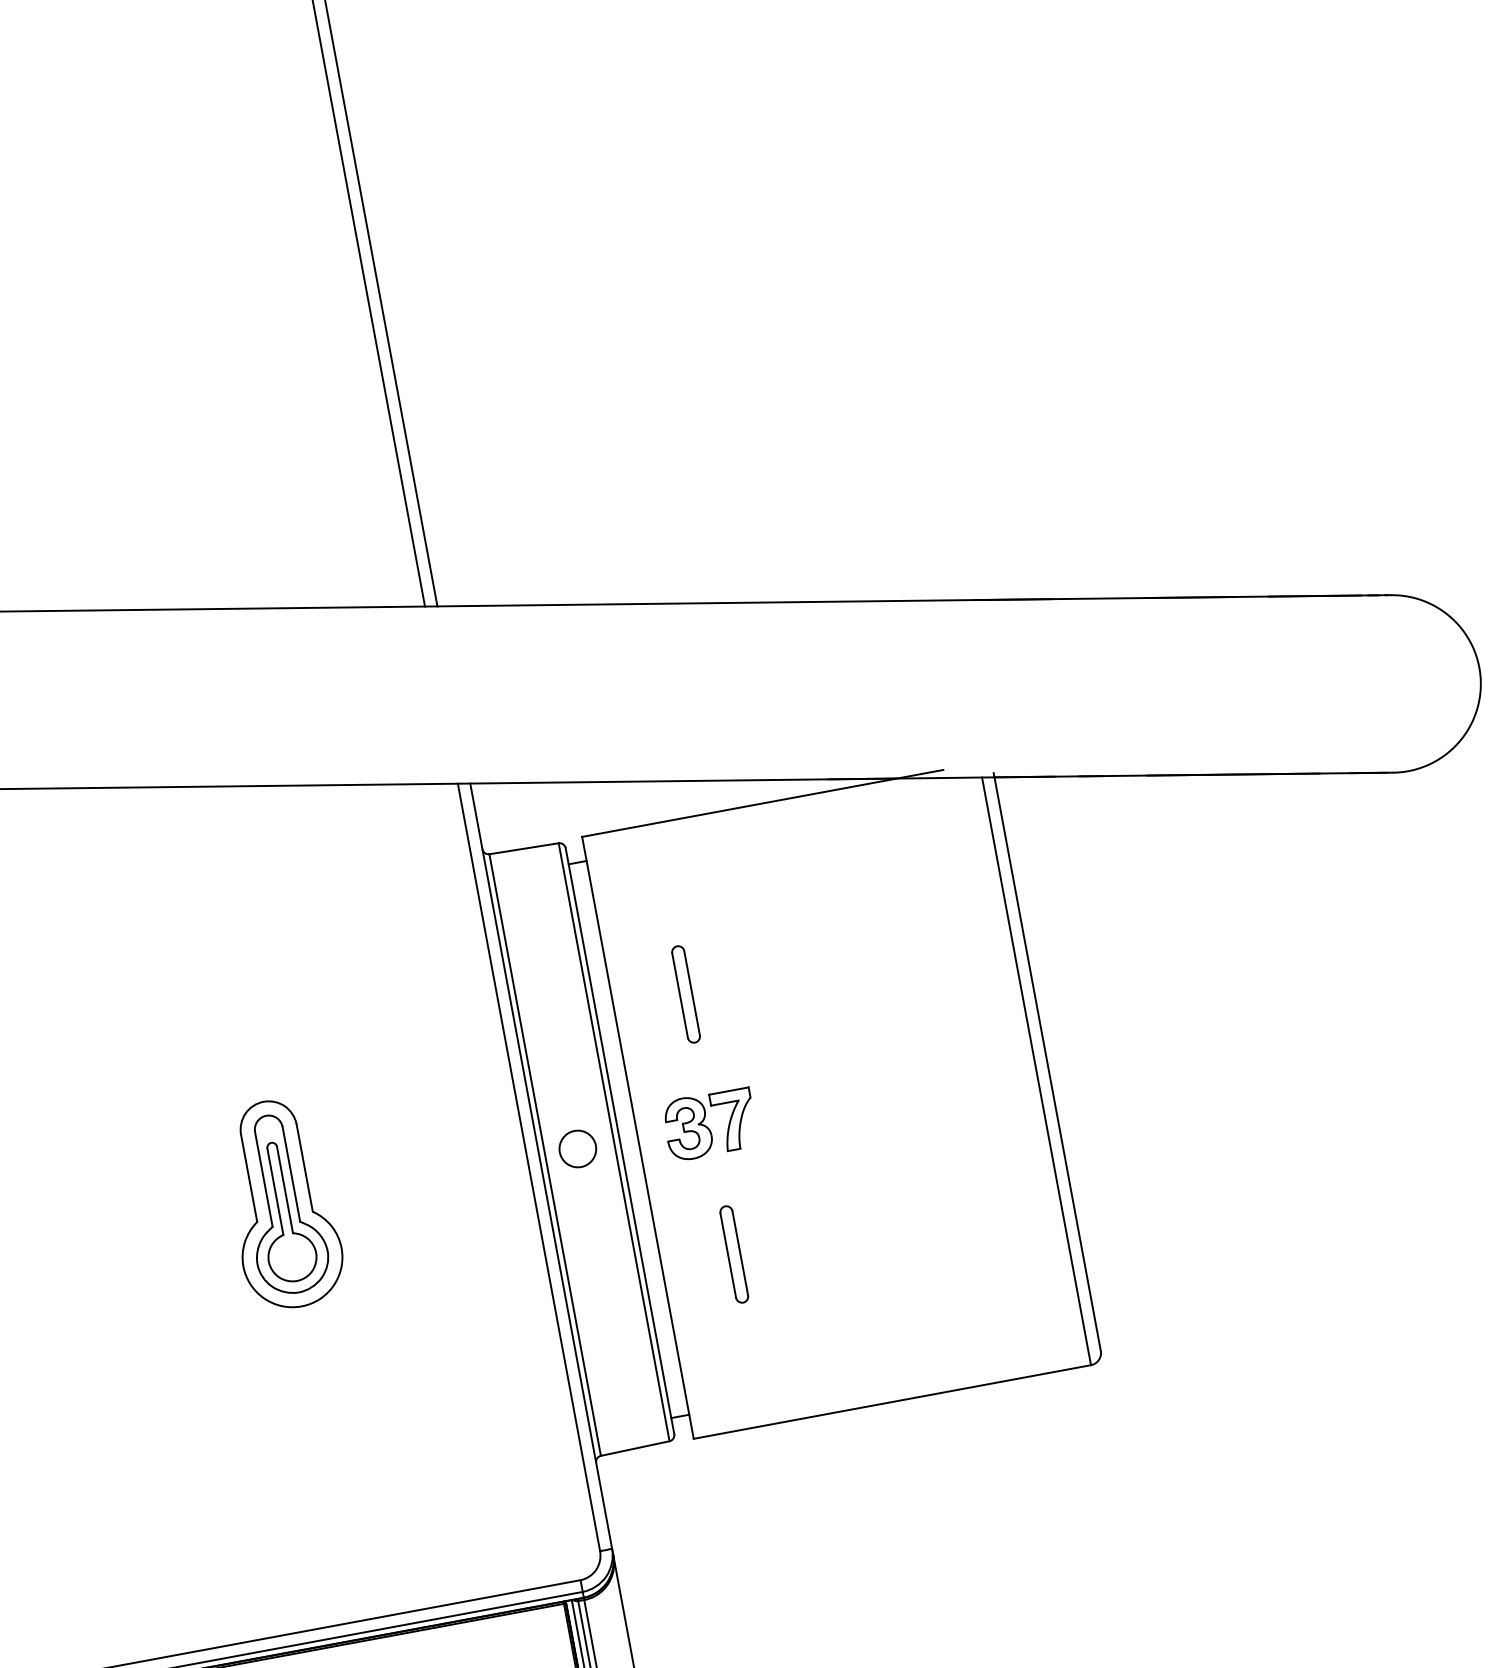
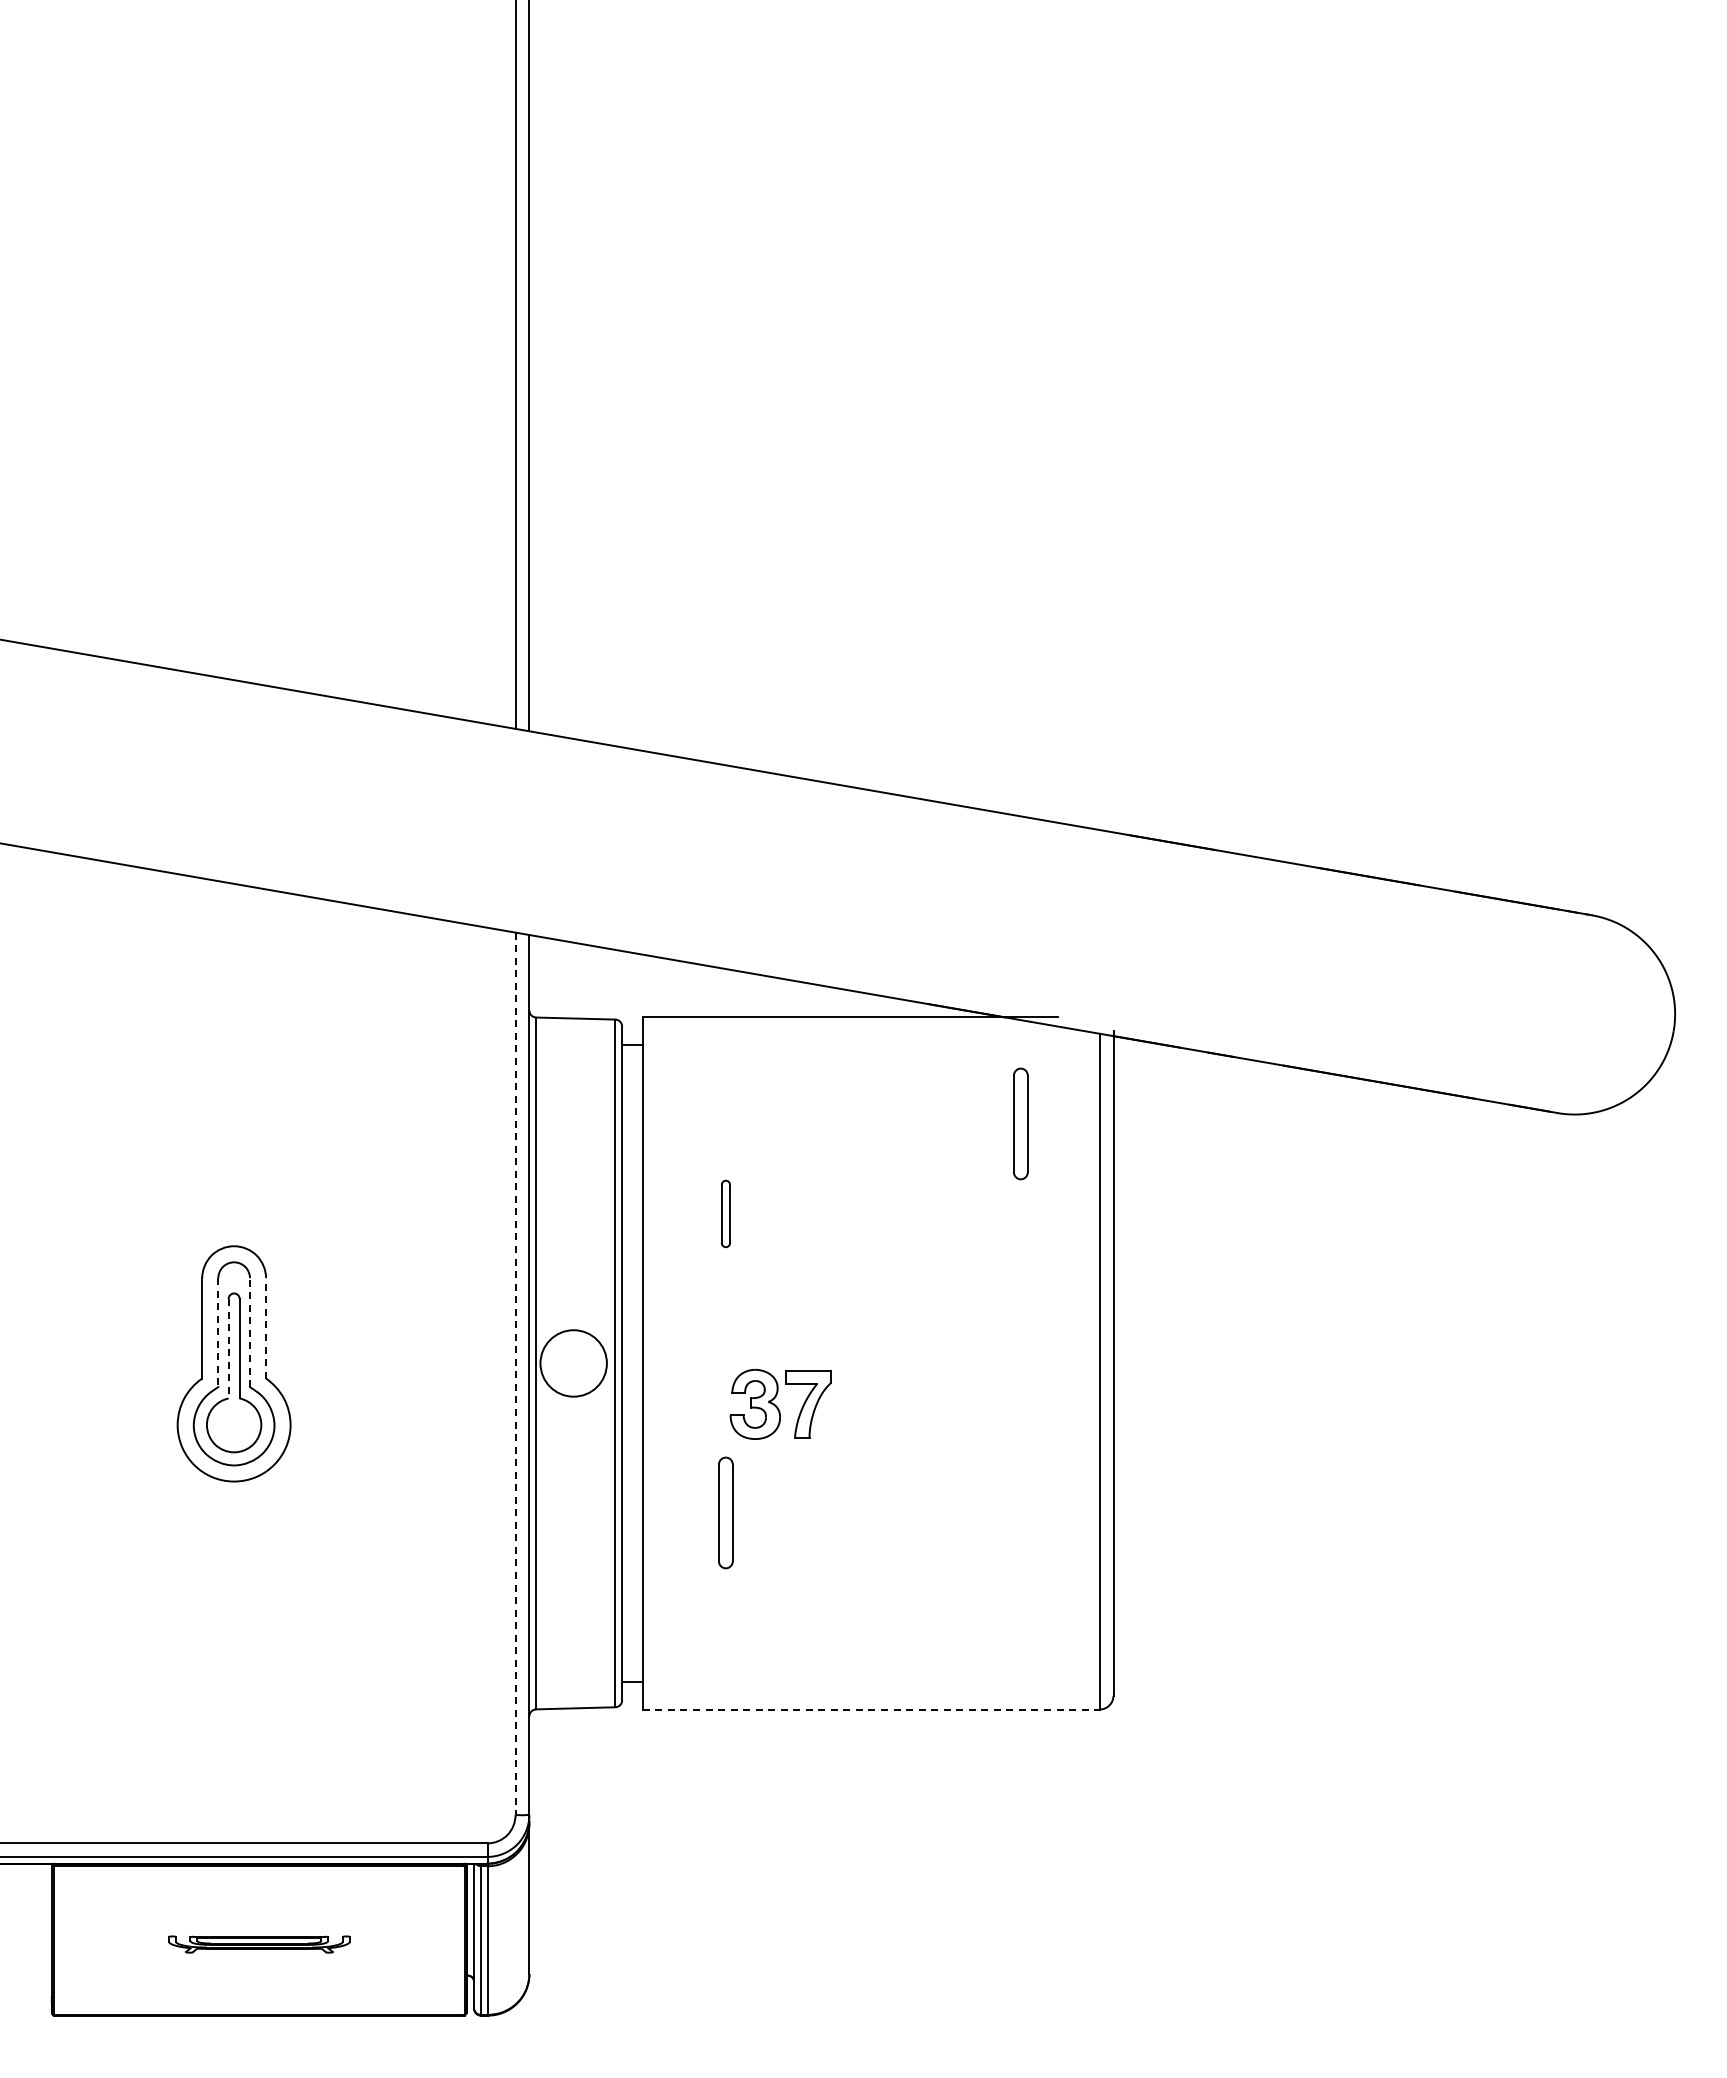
part: (927, 868) -> (1020, 1123), added
part: (685, 994) -> (725, 1213), size x0.6
part: (709, 1124) -> (780, 1404), moved
circle: (577, 1149) -> (573, 1363), size x1.6
line: (304, 1167) -> (266, 1327), solid -> dashed
line: (529, 1167) -> (515, 1374), solid -> dashed
line: (290, 1174) -> (249, 1332), solid -> dashed
line: (264, 1180) -> (218, 1333), solid -> dashed
line: (275, 1191) -> (228, 1348), solid -> dashed
line: (892, 1401) -> (871, 1709), solid -> dashed

